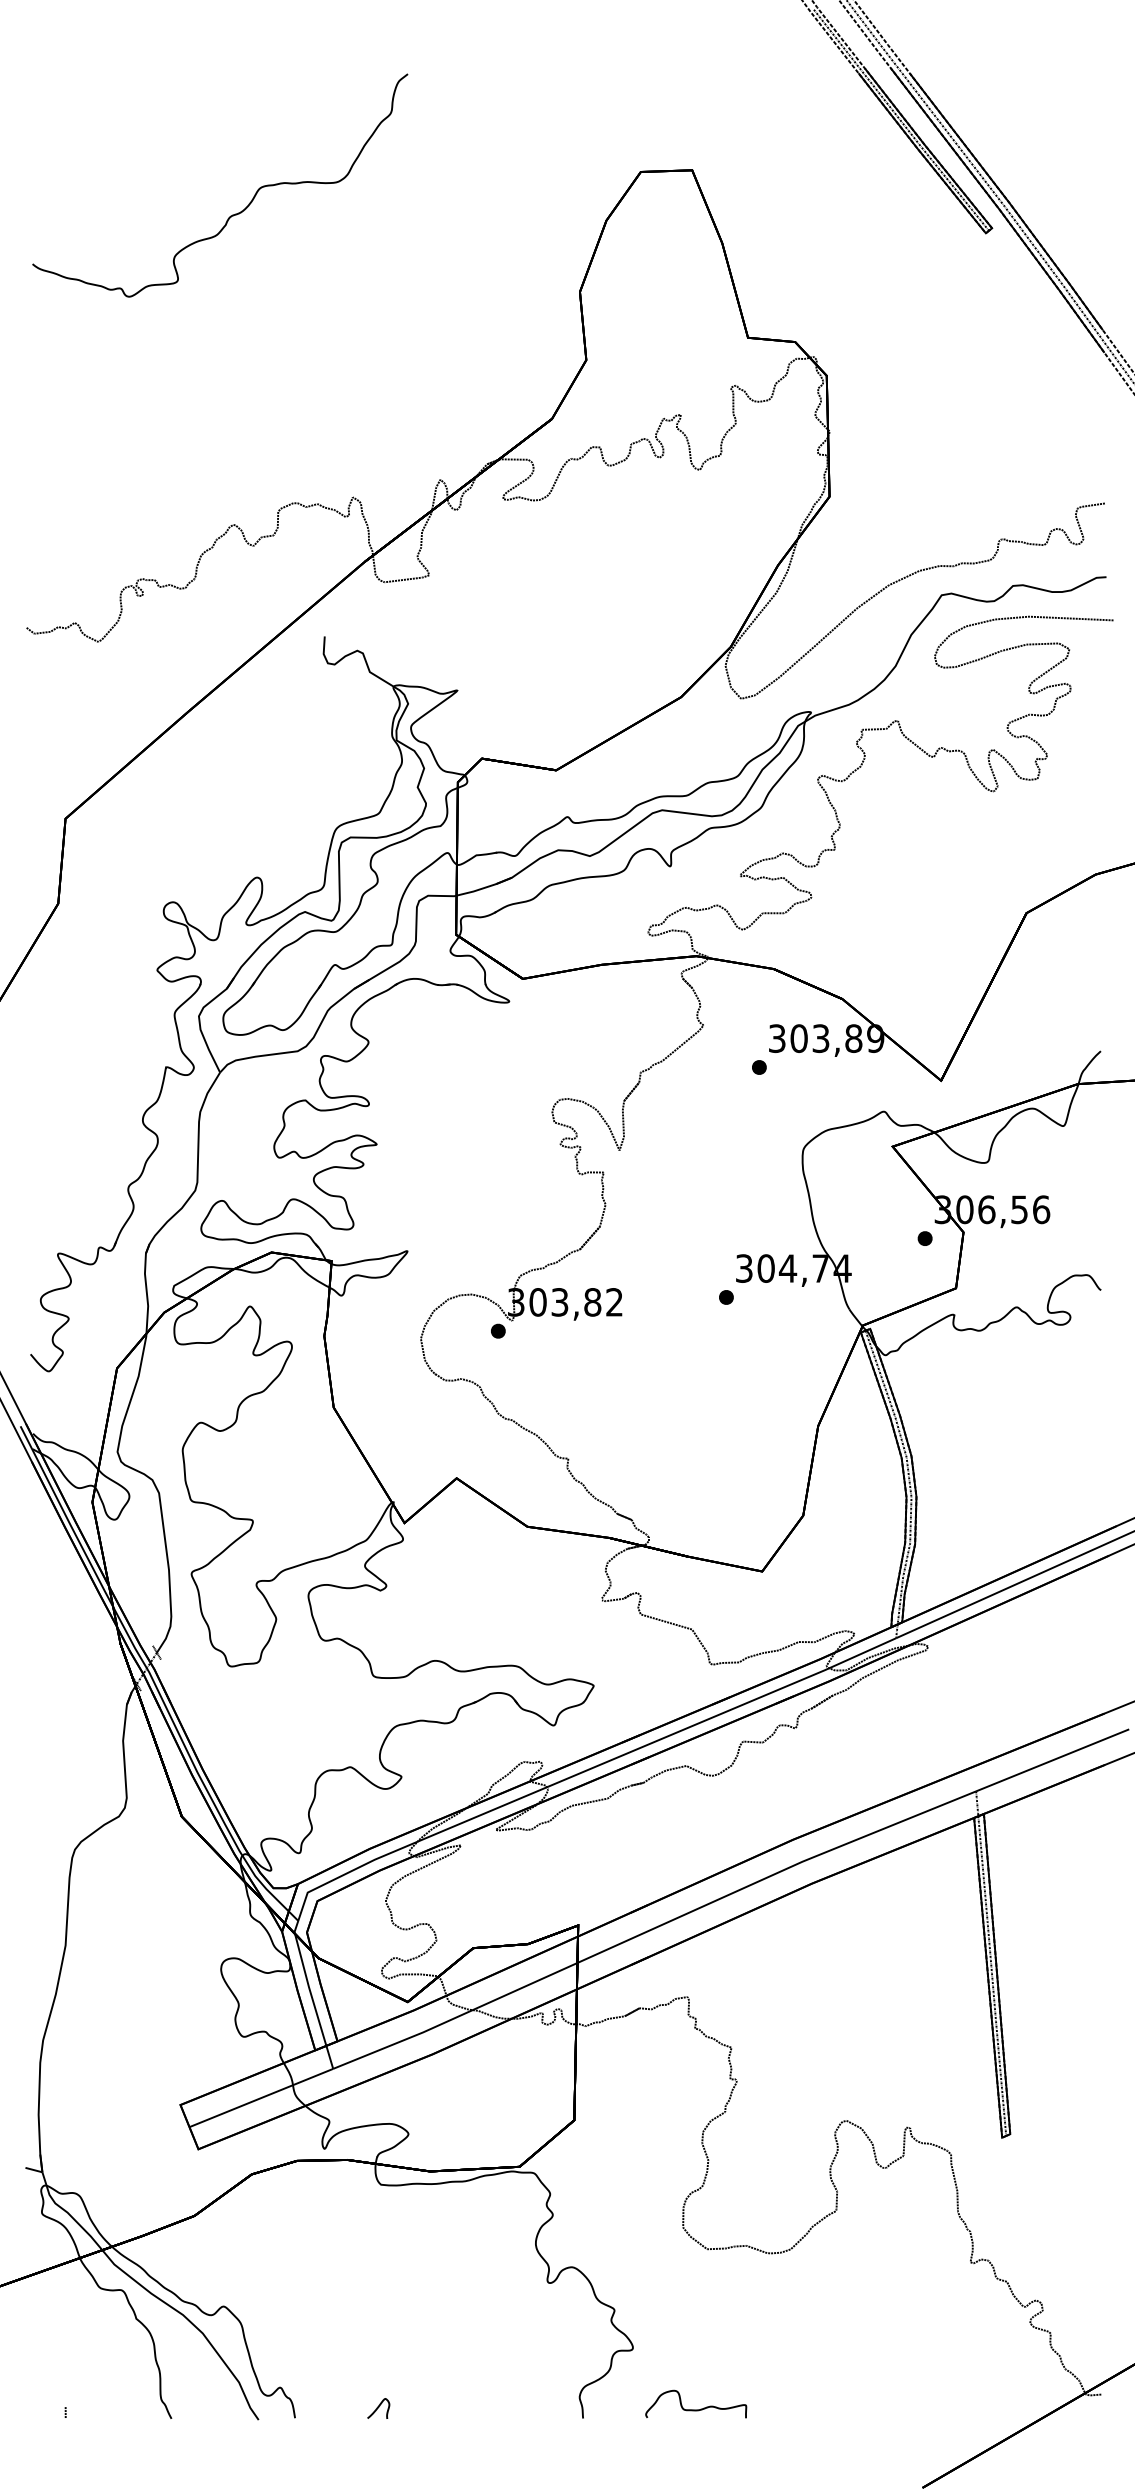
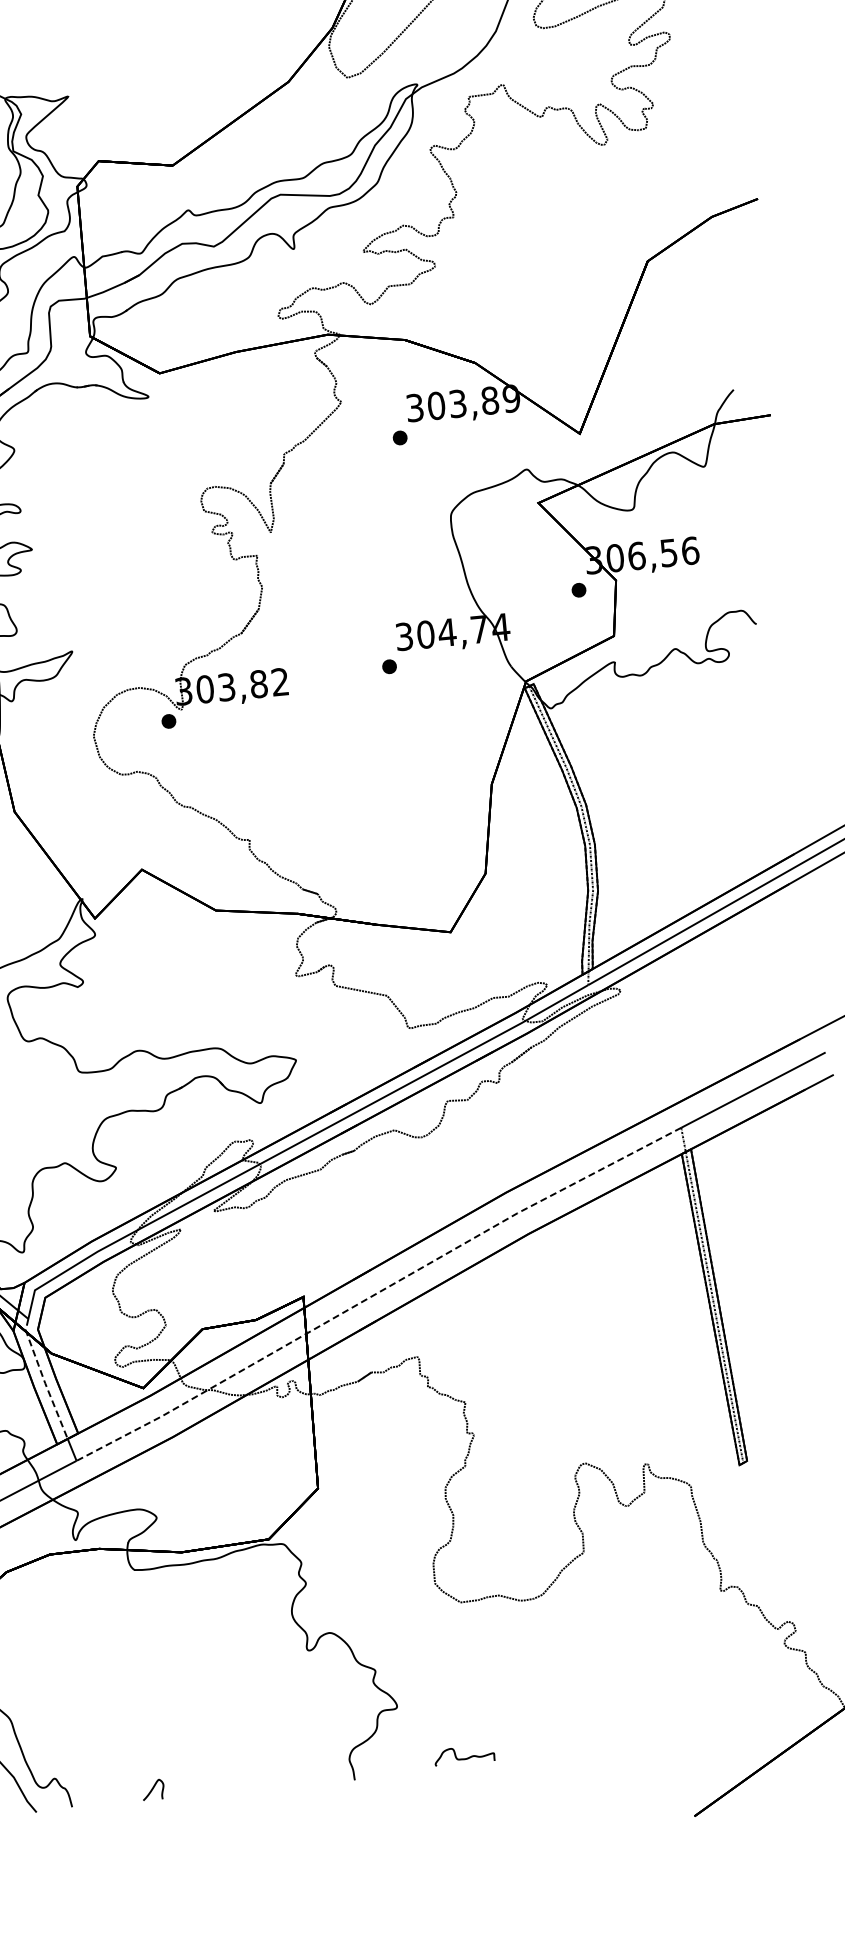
line: (653, 1928) -> (377, 1292), solid -> dashed
line: (308, 1983) -> (44, 1379), solid -> dashed
part: (696, 2403) -> (464, 1754), size x0.6

